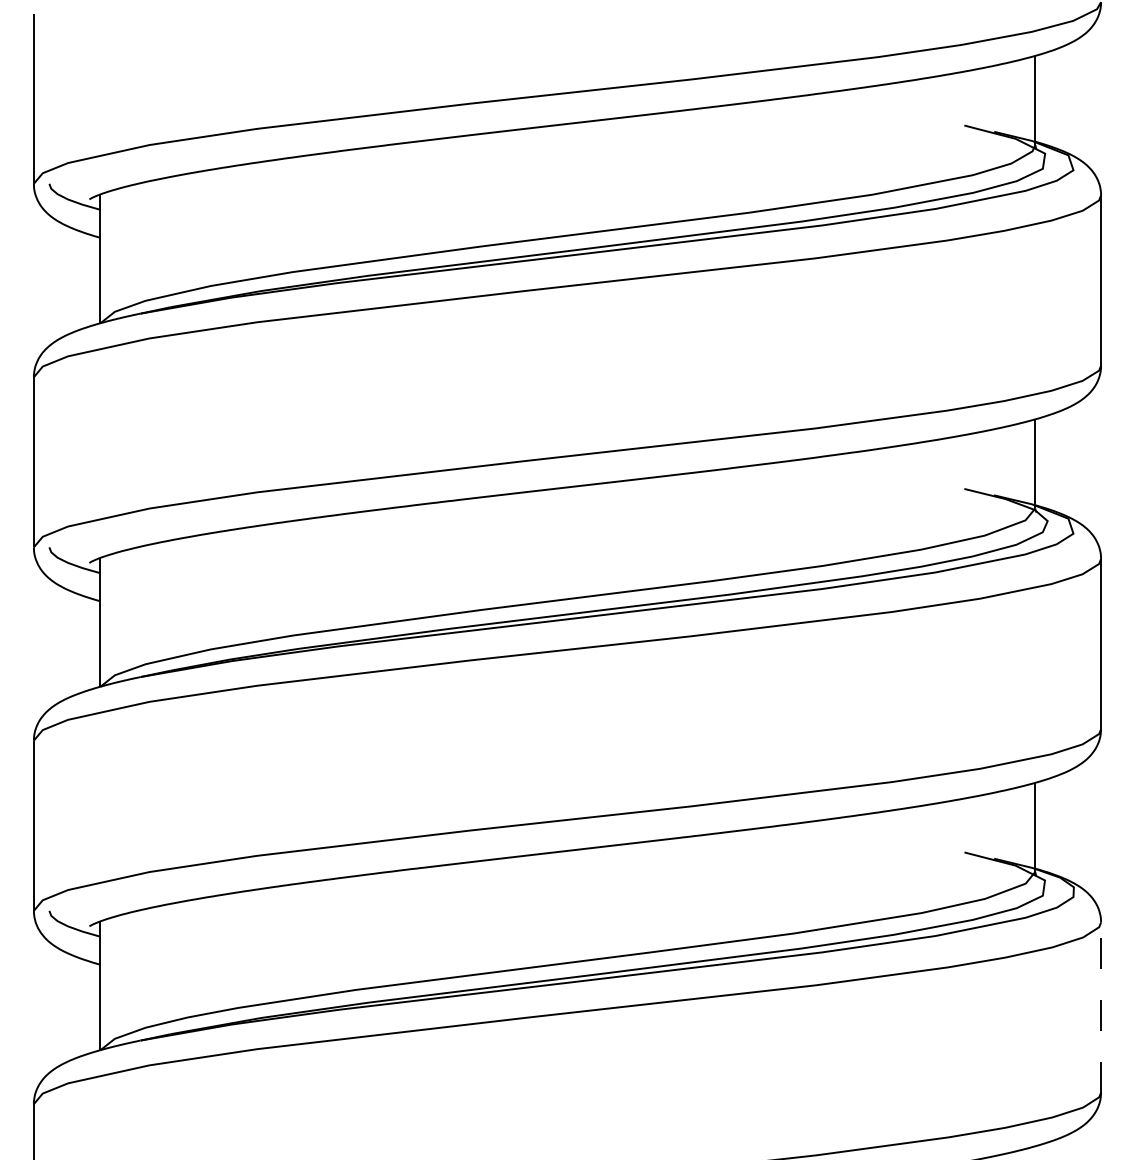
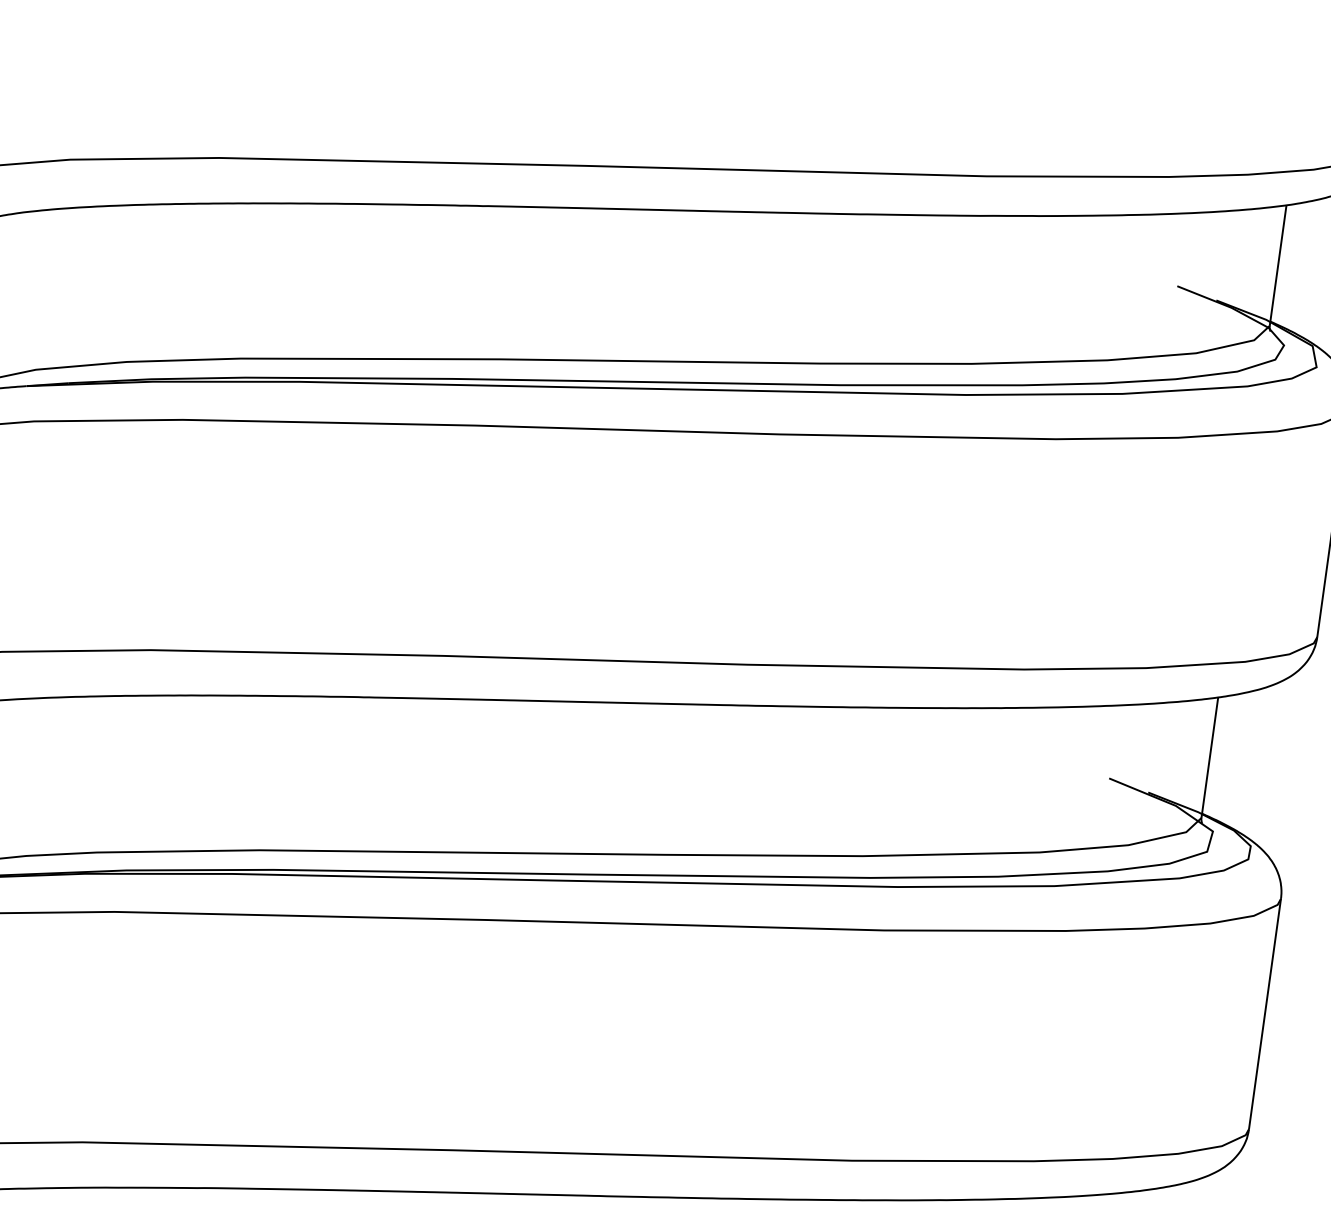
line: (1101, 1006) -> (1265, 1012), dashed -> solid

